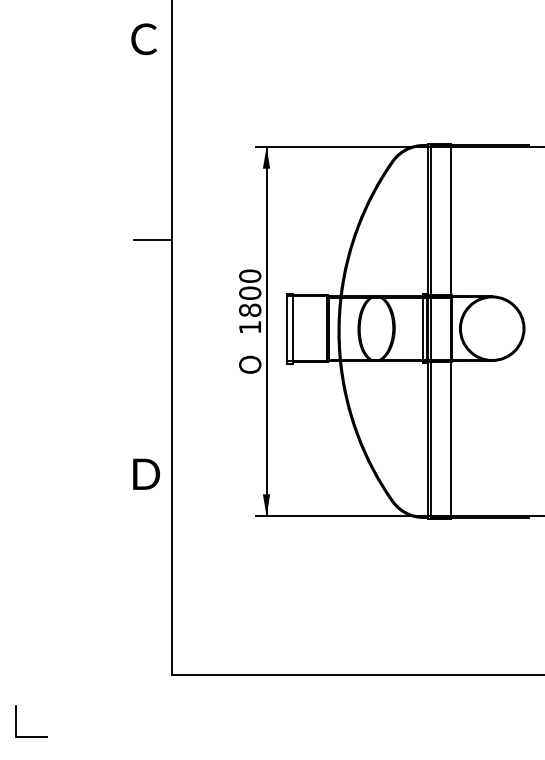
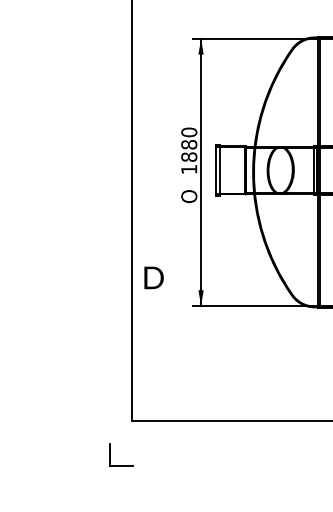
line: (152, 240) -> (118, 106), removed
text: (250, 292) -> (189, 144), 1800 -> 1880
text: (146, 473) -> (154, 277), moved
part: (16, 721) -> (110, 454), moved

